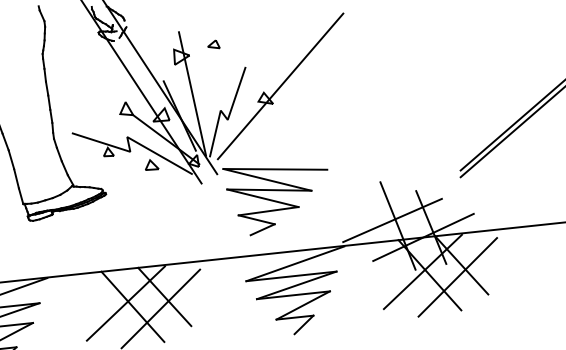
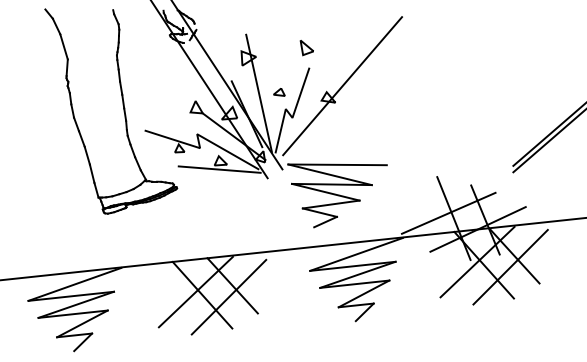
part: (214, 44) -> (279, 92), moved
part: (242, 46) -> (306, 48), added
line: (150, 174) -> (219, 169), added

